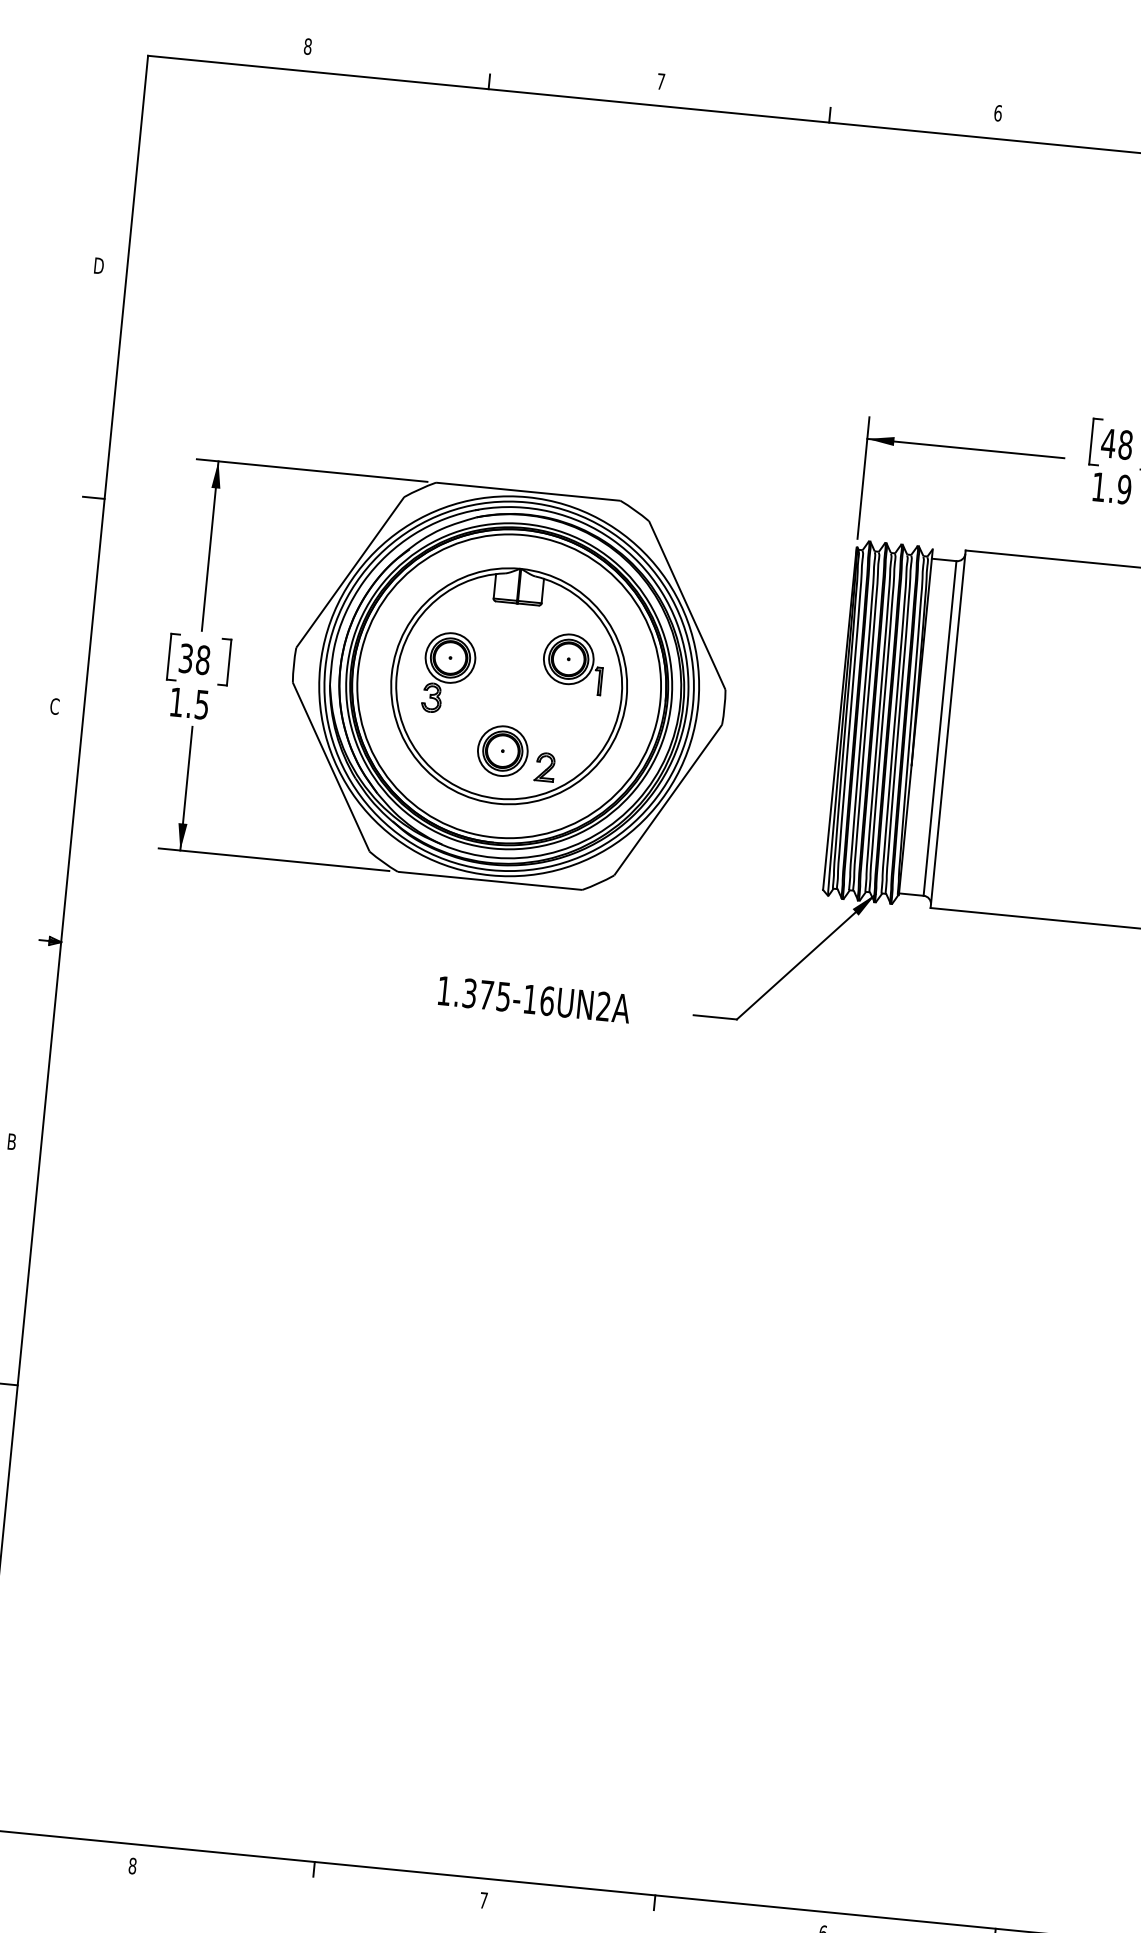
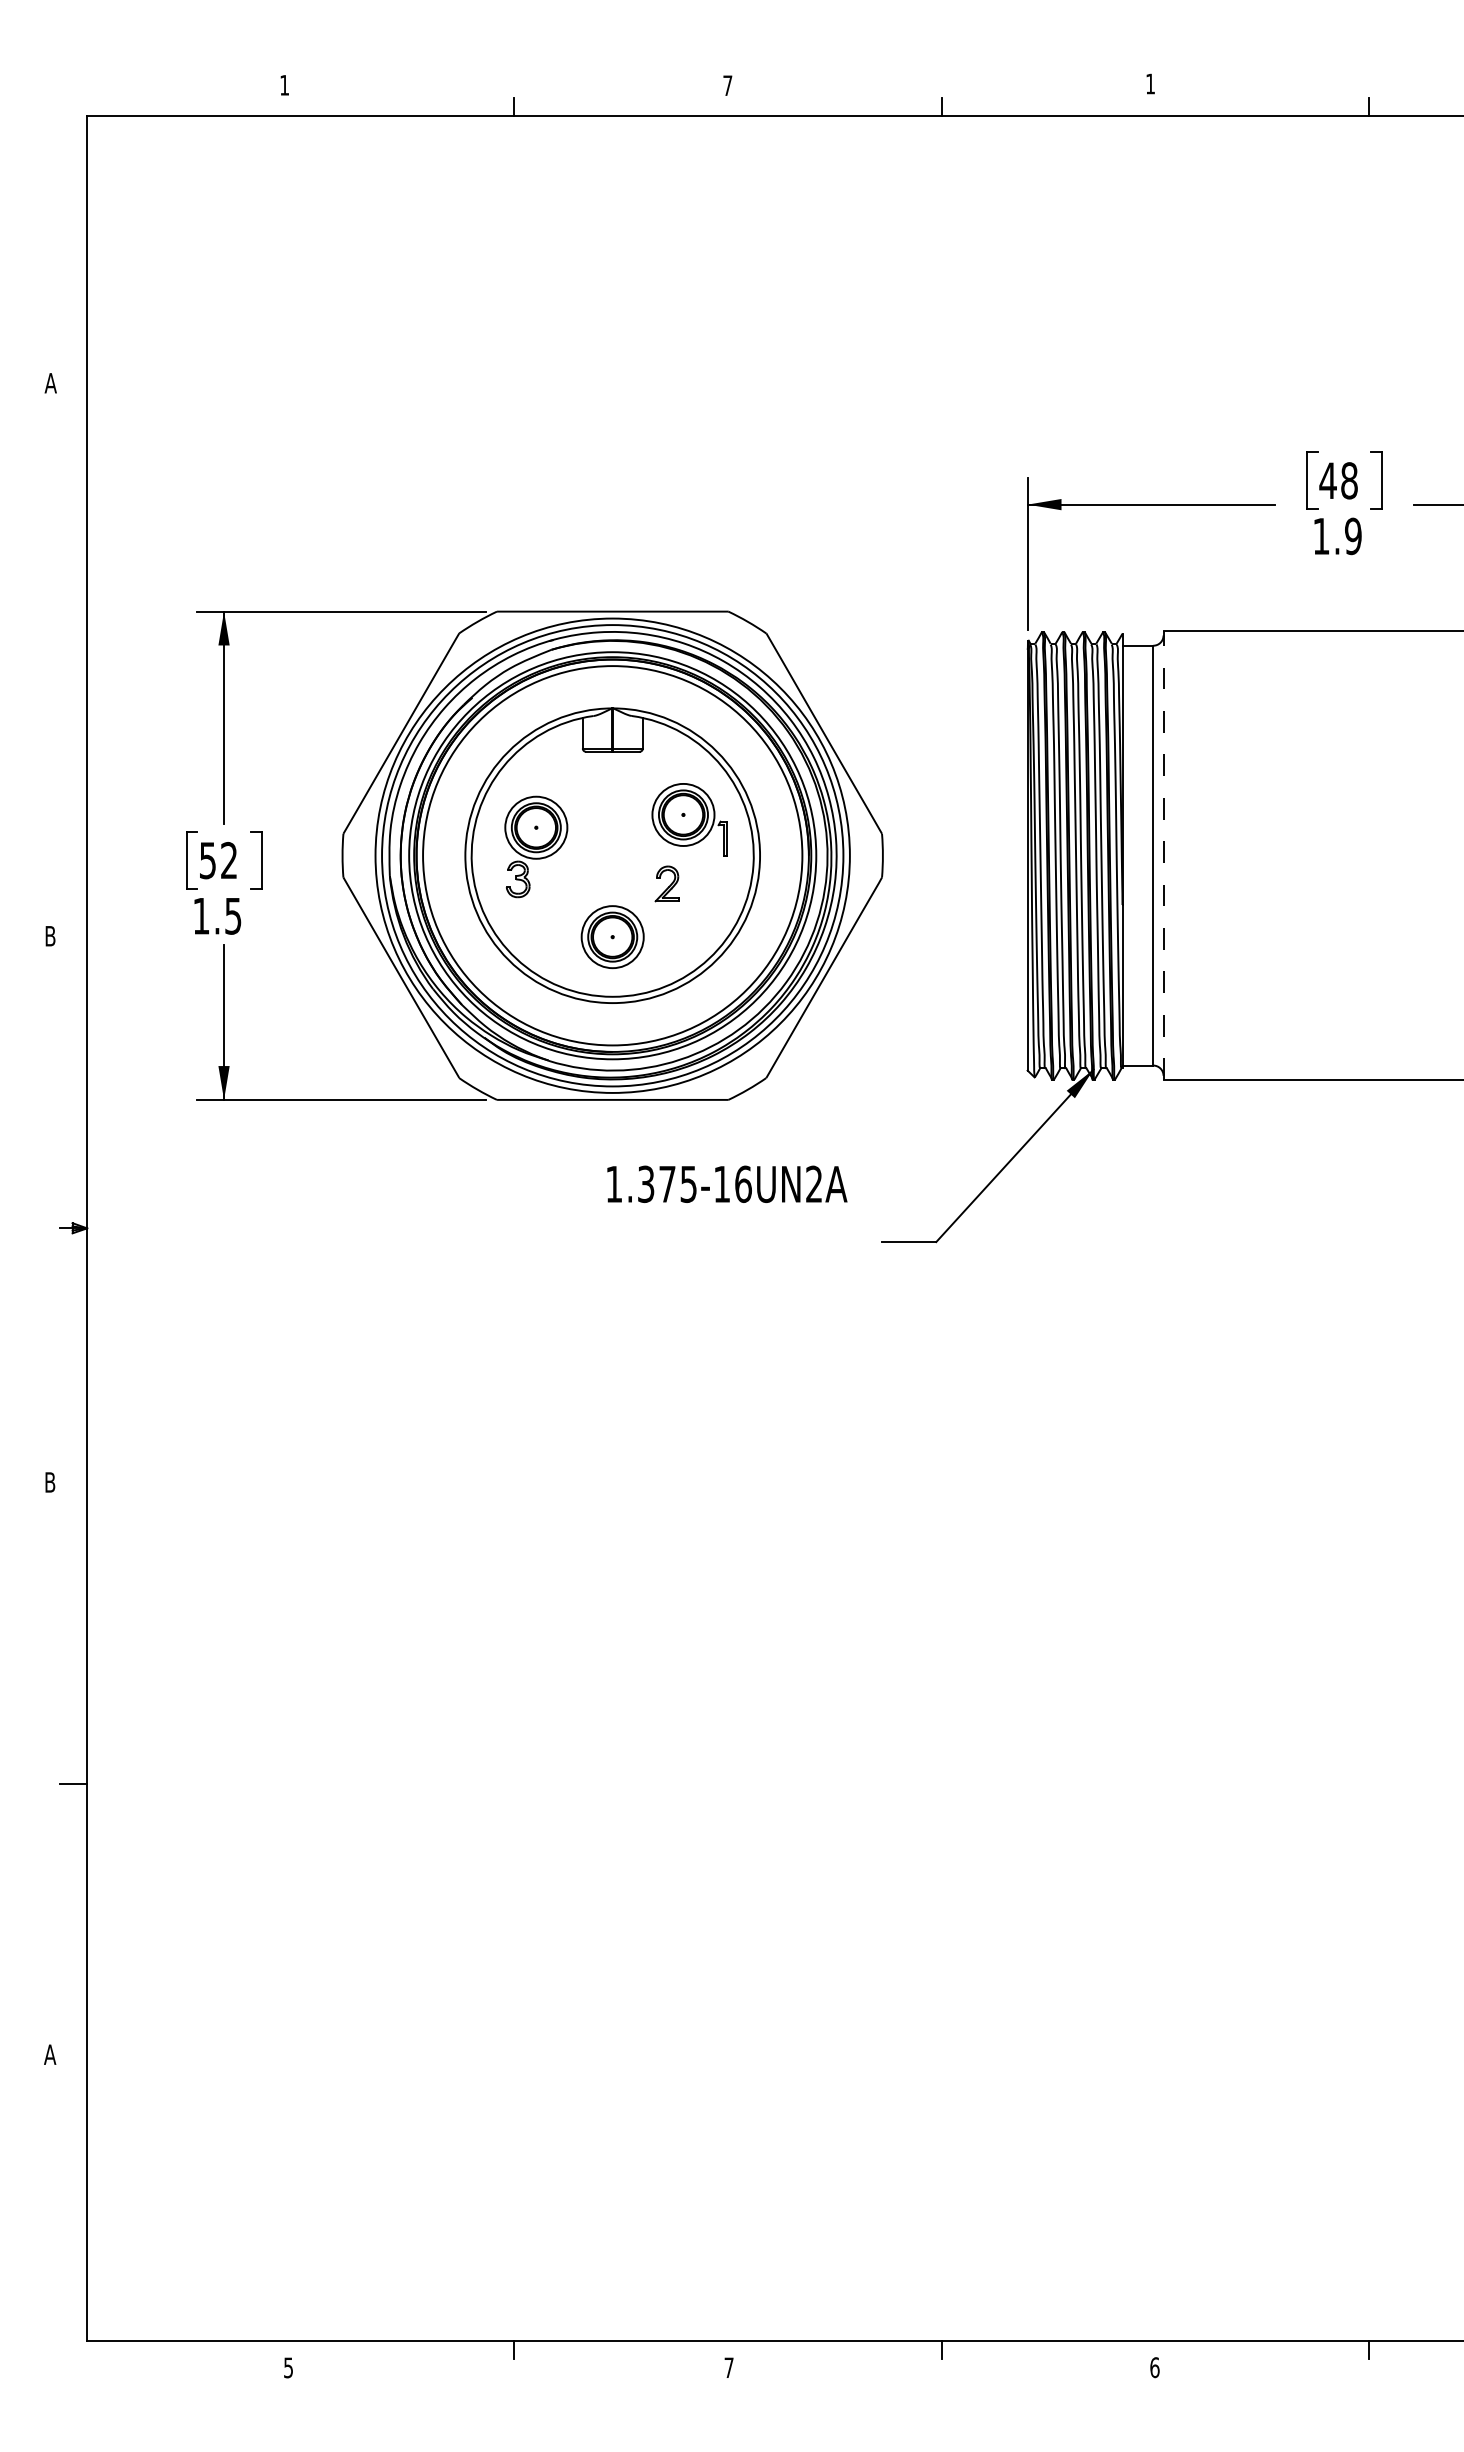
text: (307, 45) -> (284, 84), 8 -> 1
text: (998, 112) -> (1150, 83), 6 -> 1
text: (98, 266) -> (50, 383), D -> A
line: (93, 498) -> (73, 672), removed
text: (194, 659) -> (218, 860), 38 -> 52
text: (54, 705) -> (50, 935), C -> B
line: (948, 729) -> (1163, 855), solid -> dashed
part: (544, 766) -> (666, 883), moved
text: (534, 999) -> (727, 1183), moved
text: (132, 1865) -> (288, 2367), 8 -> 5

